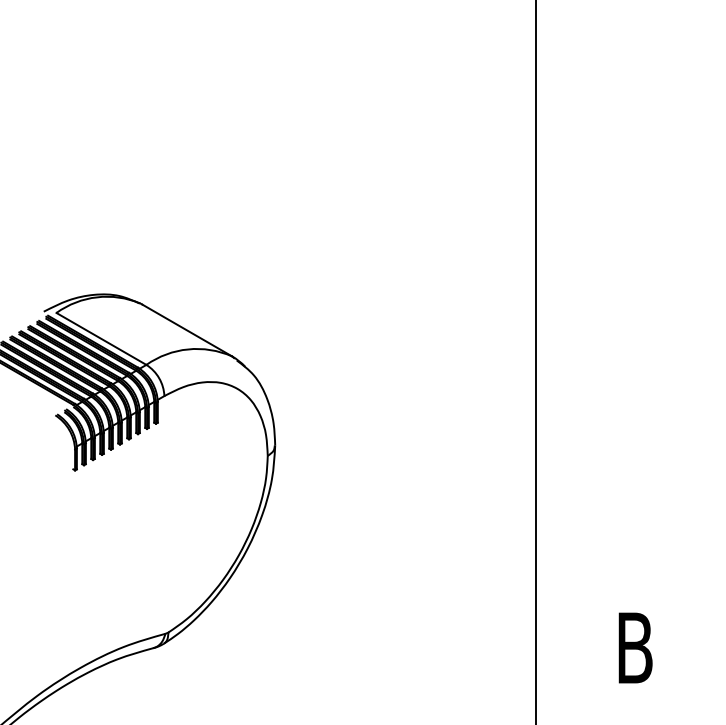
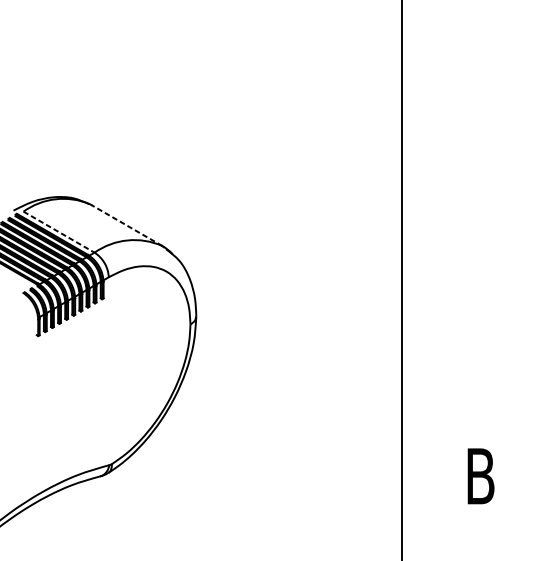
line: (187, 330) -> (127, 225), solid -> dashed
line: (101, 338) -> (59, 231), solid -> dashed

